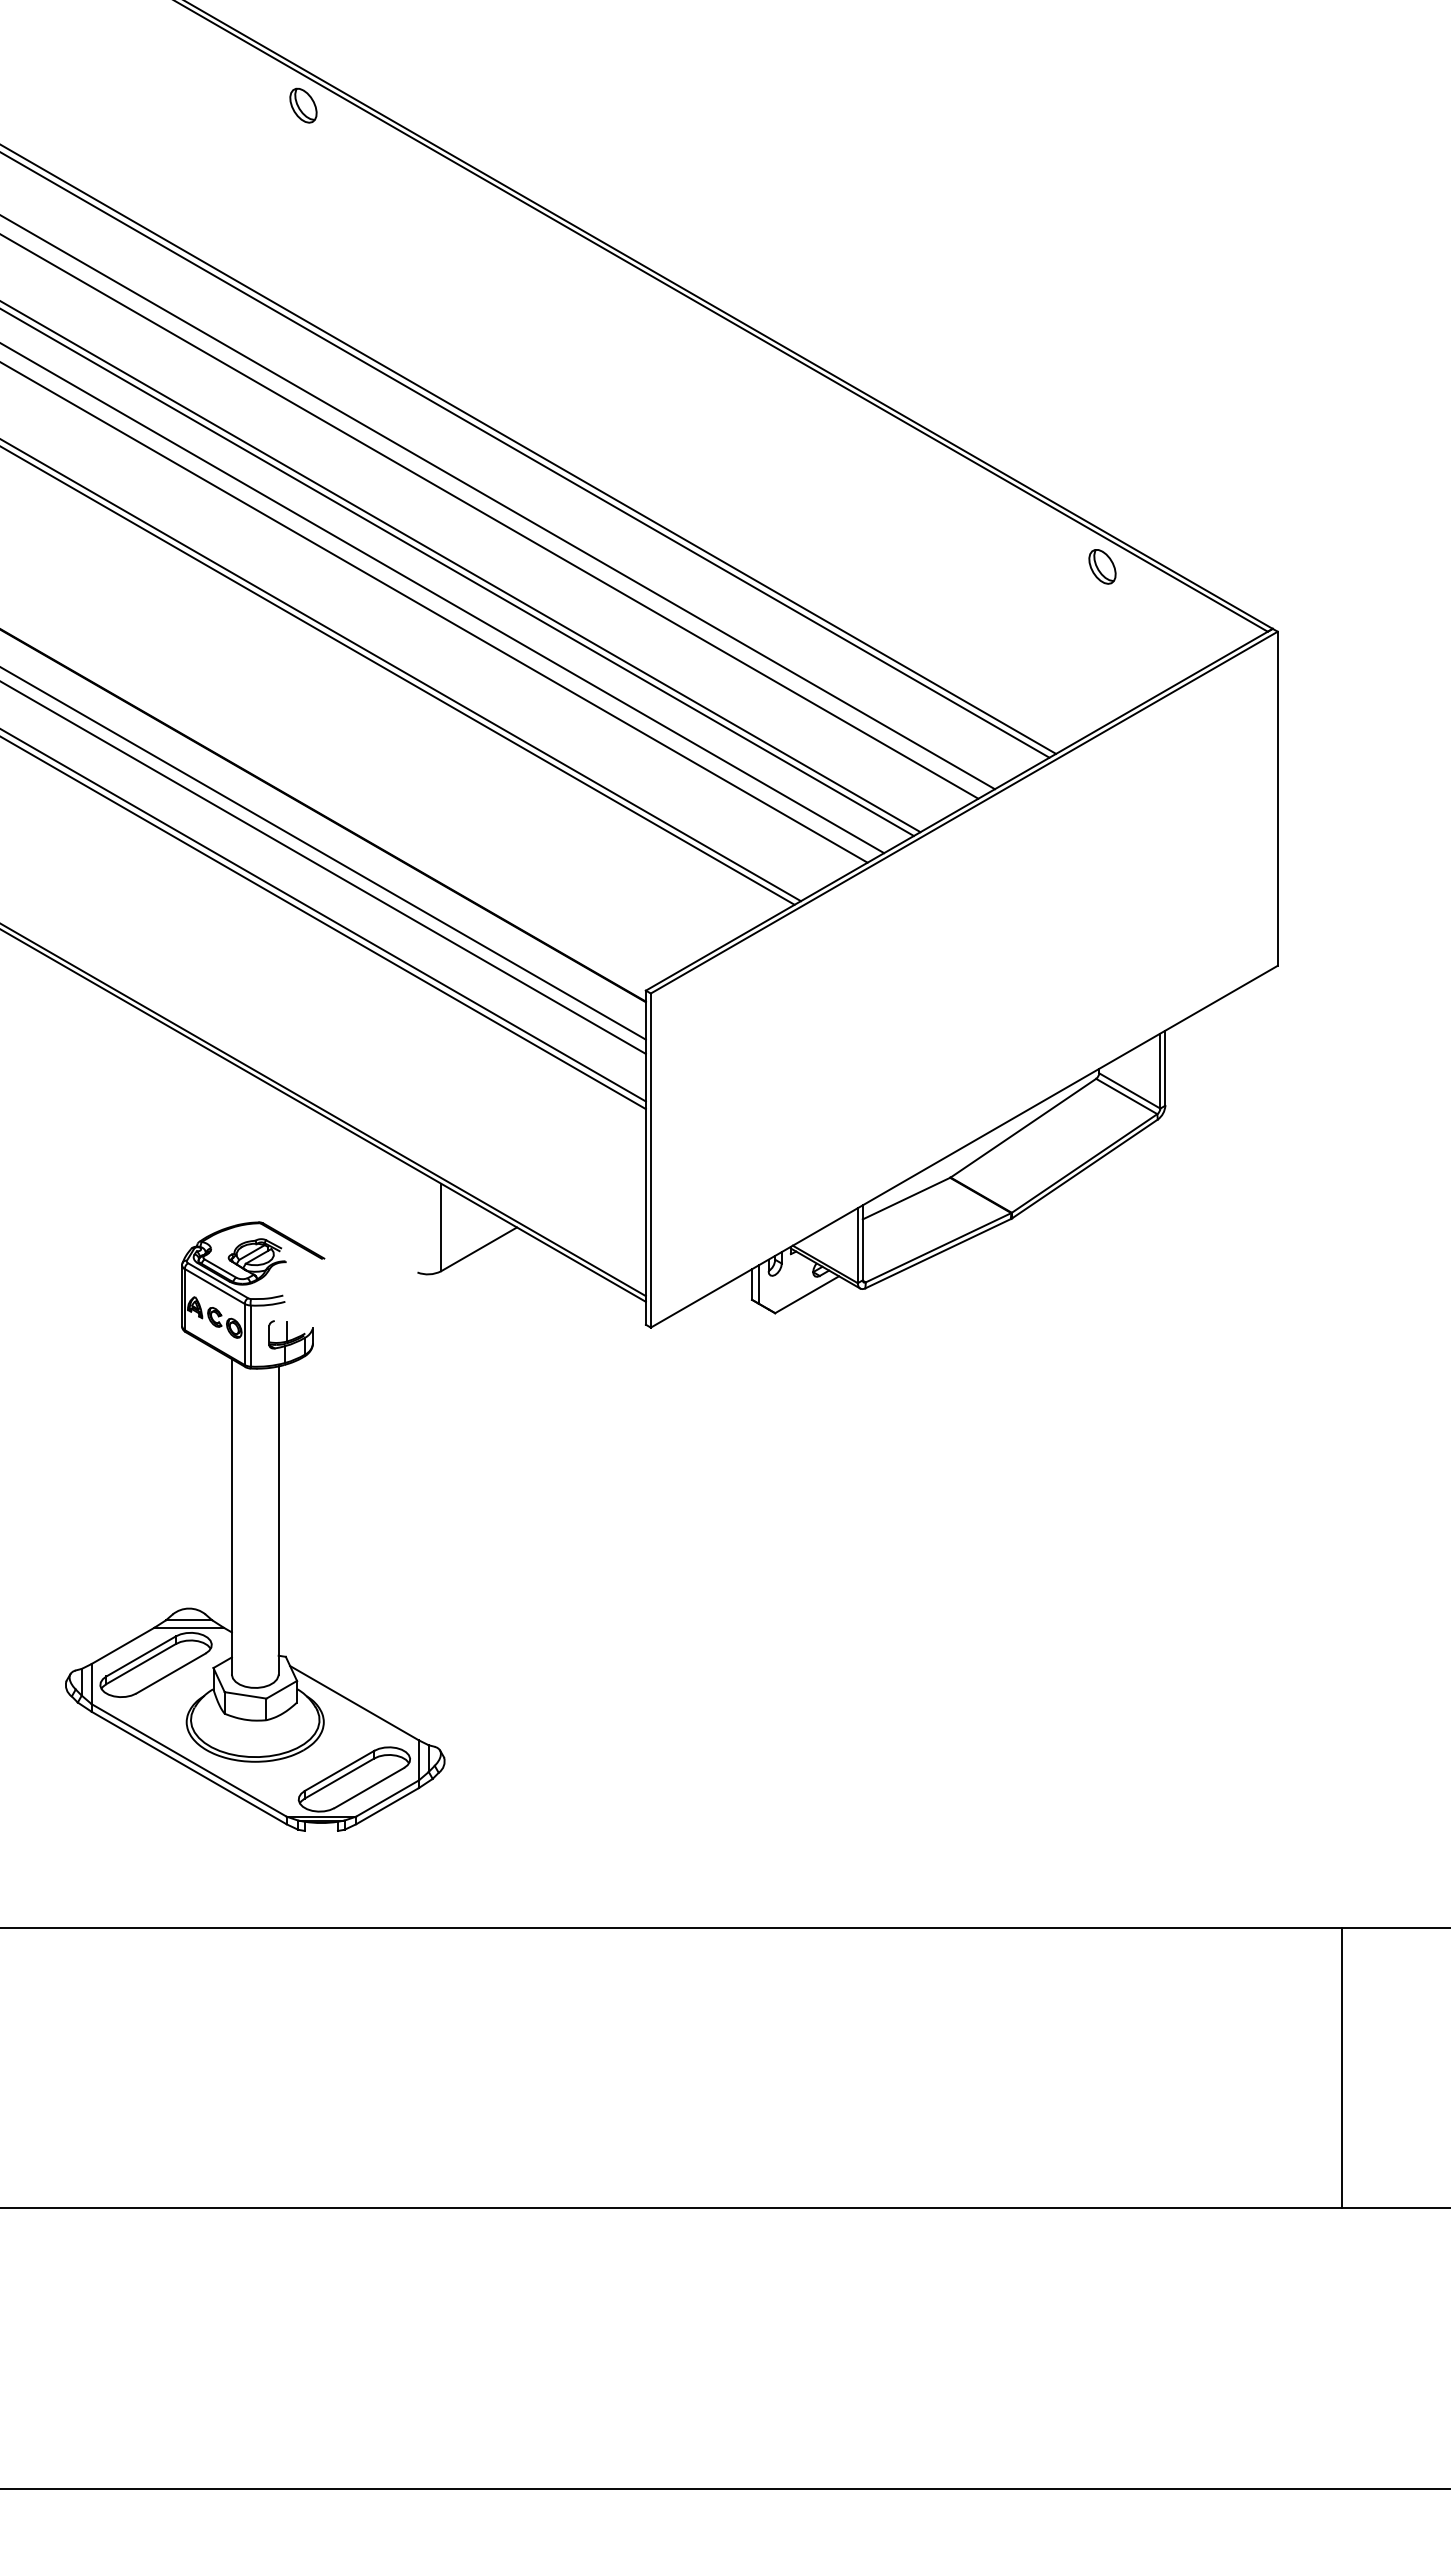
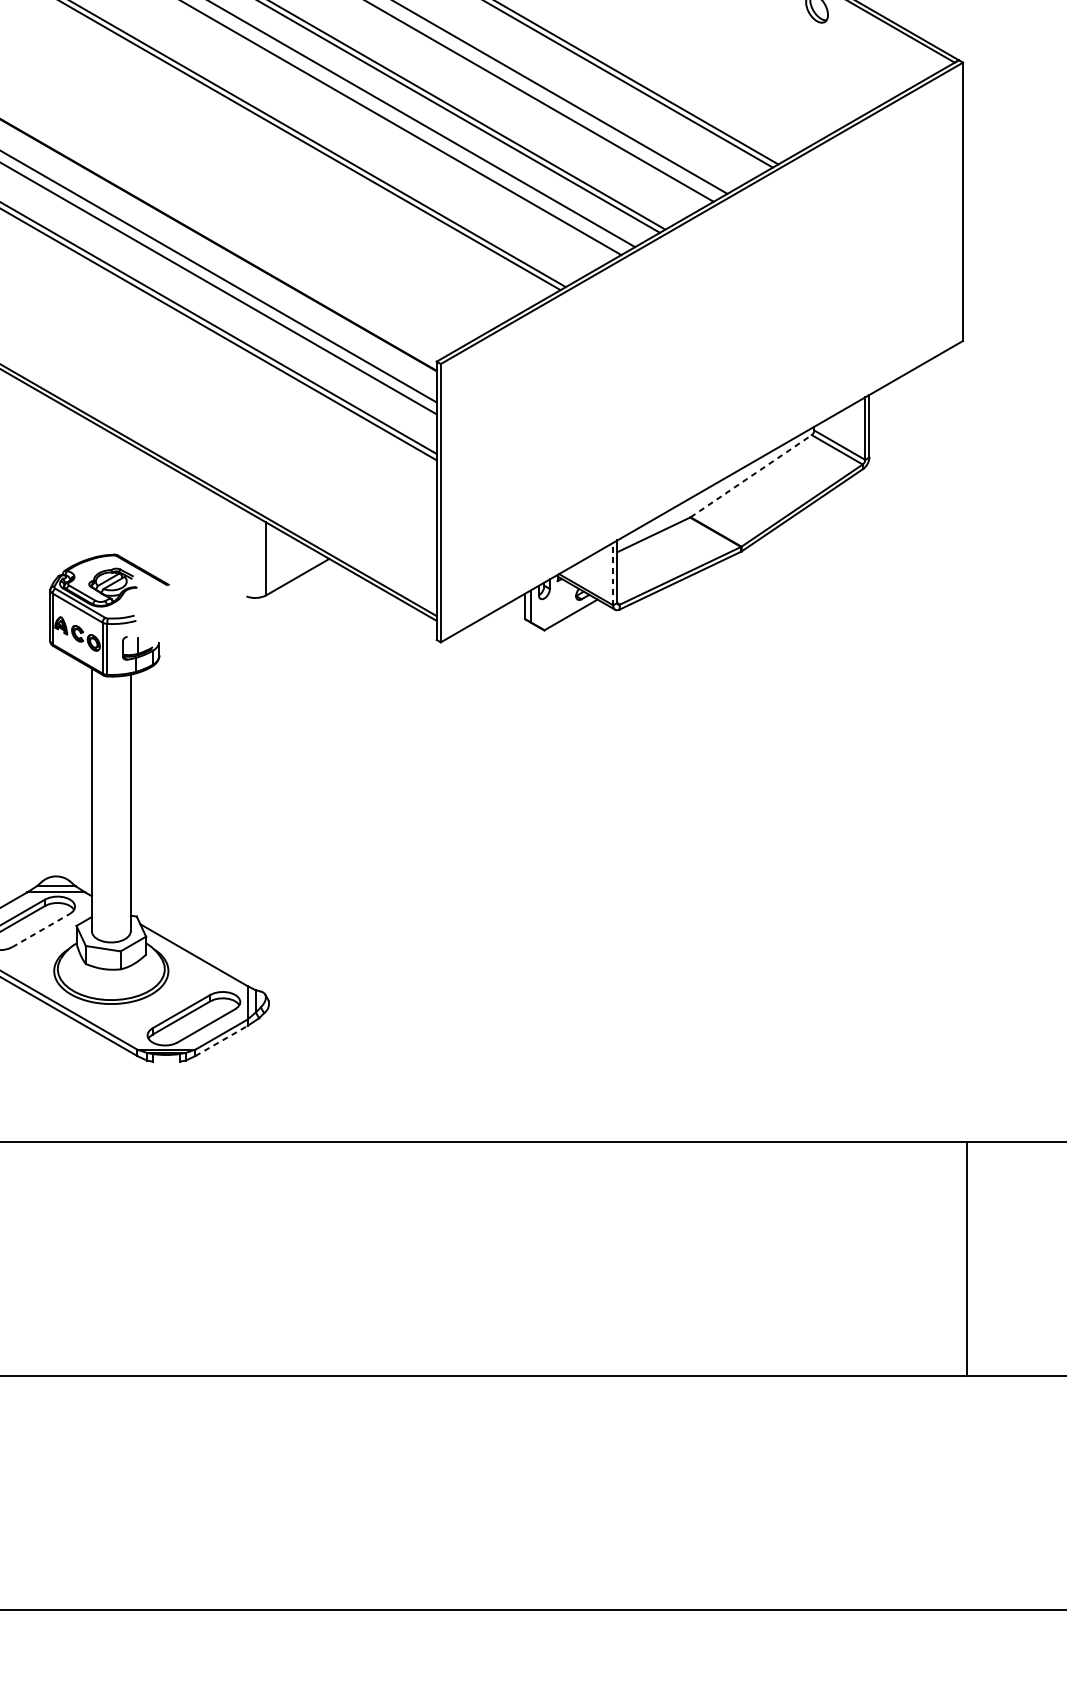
line: (1023, 1128) -> (751, 476), solid -> dashed
line: (857, 1245) -> (612, 573), solid -> dashed
line: (171, 1673) -> (41, 930), solid -> dashed
line: (387, 1805) -> (221, 1040), solid -> dashed
line: (1341, 2067) -> (967, 1258), moved

